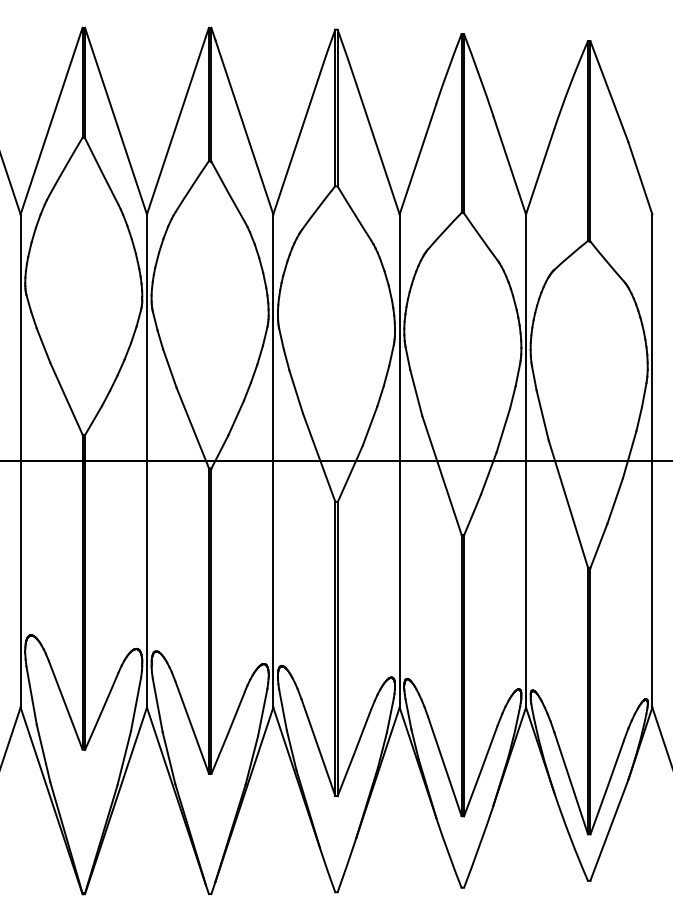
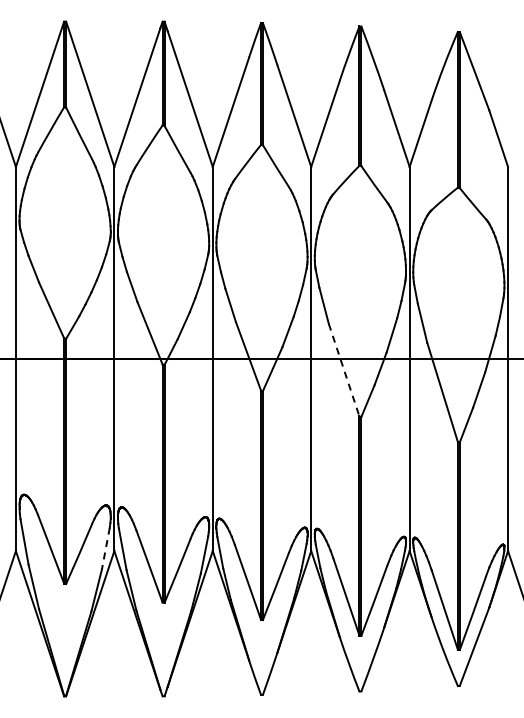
line: (442, 475) -> (344, 370), solid -> dashed
line: (135, 705) -> (105, 549), solid -> dashed

